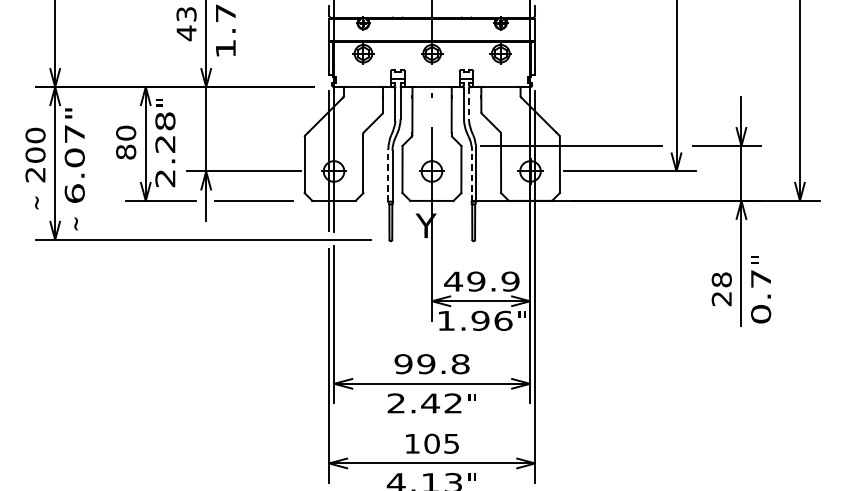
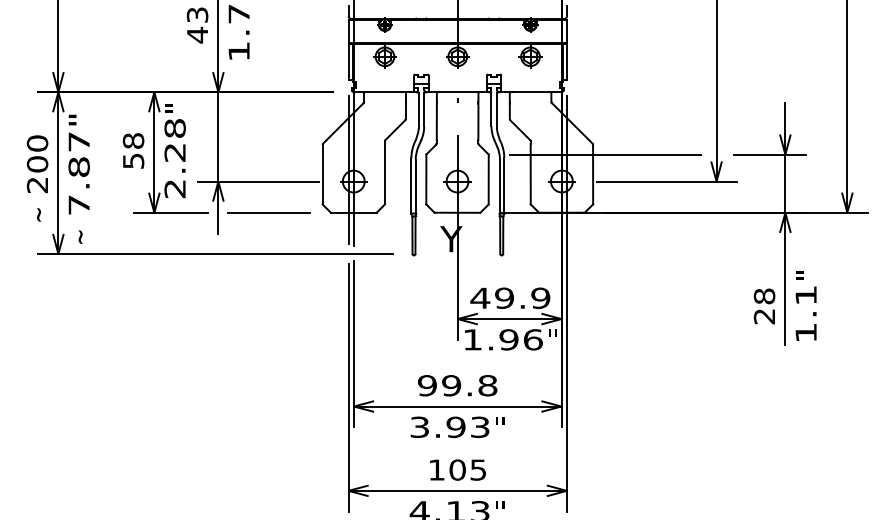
line: (468, 104) -> (496, 110), dashed -> solid
text: (126, 142) -> (133, 150), 80 -> 58
text: (74, 175) -> (78, 185), 6.07" -> 7.87"
line: (388, 175) -> (411, 185), dashed -> solid
line: (471, 176) -> (499, 186), dashed -> solid
text: (760, 296) -> (805, 314), 0.7 -> 1.1
text: (424, 403) -> (449, 427), 2.42 -> 3.93

